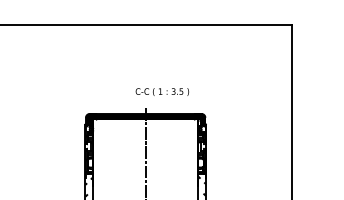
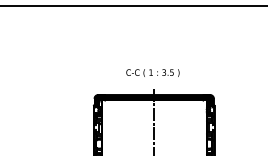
text: (161, 91) -> (152, 72), moved

